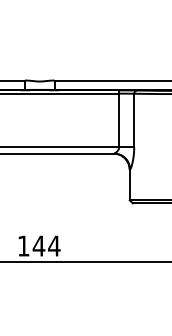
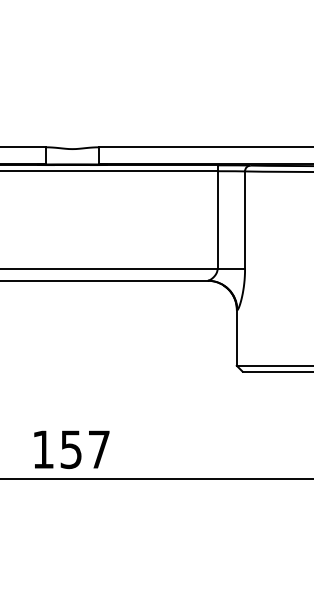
text: (46, 245) -> (84, 448), 144 -> 157

